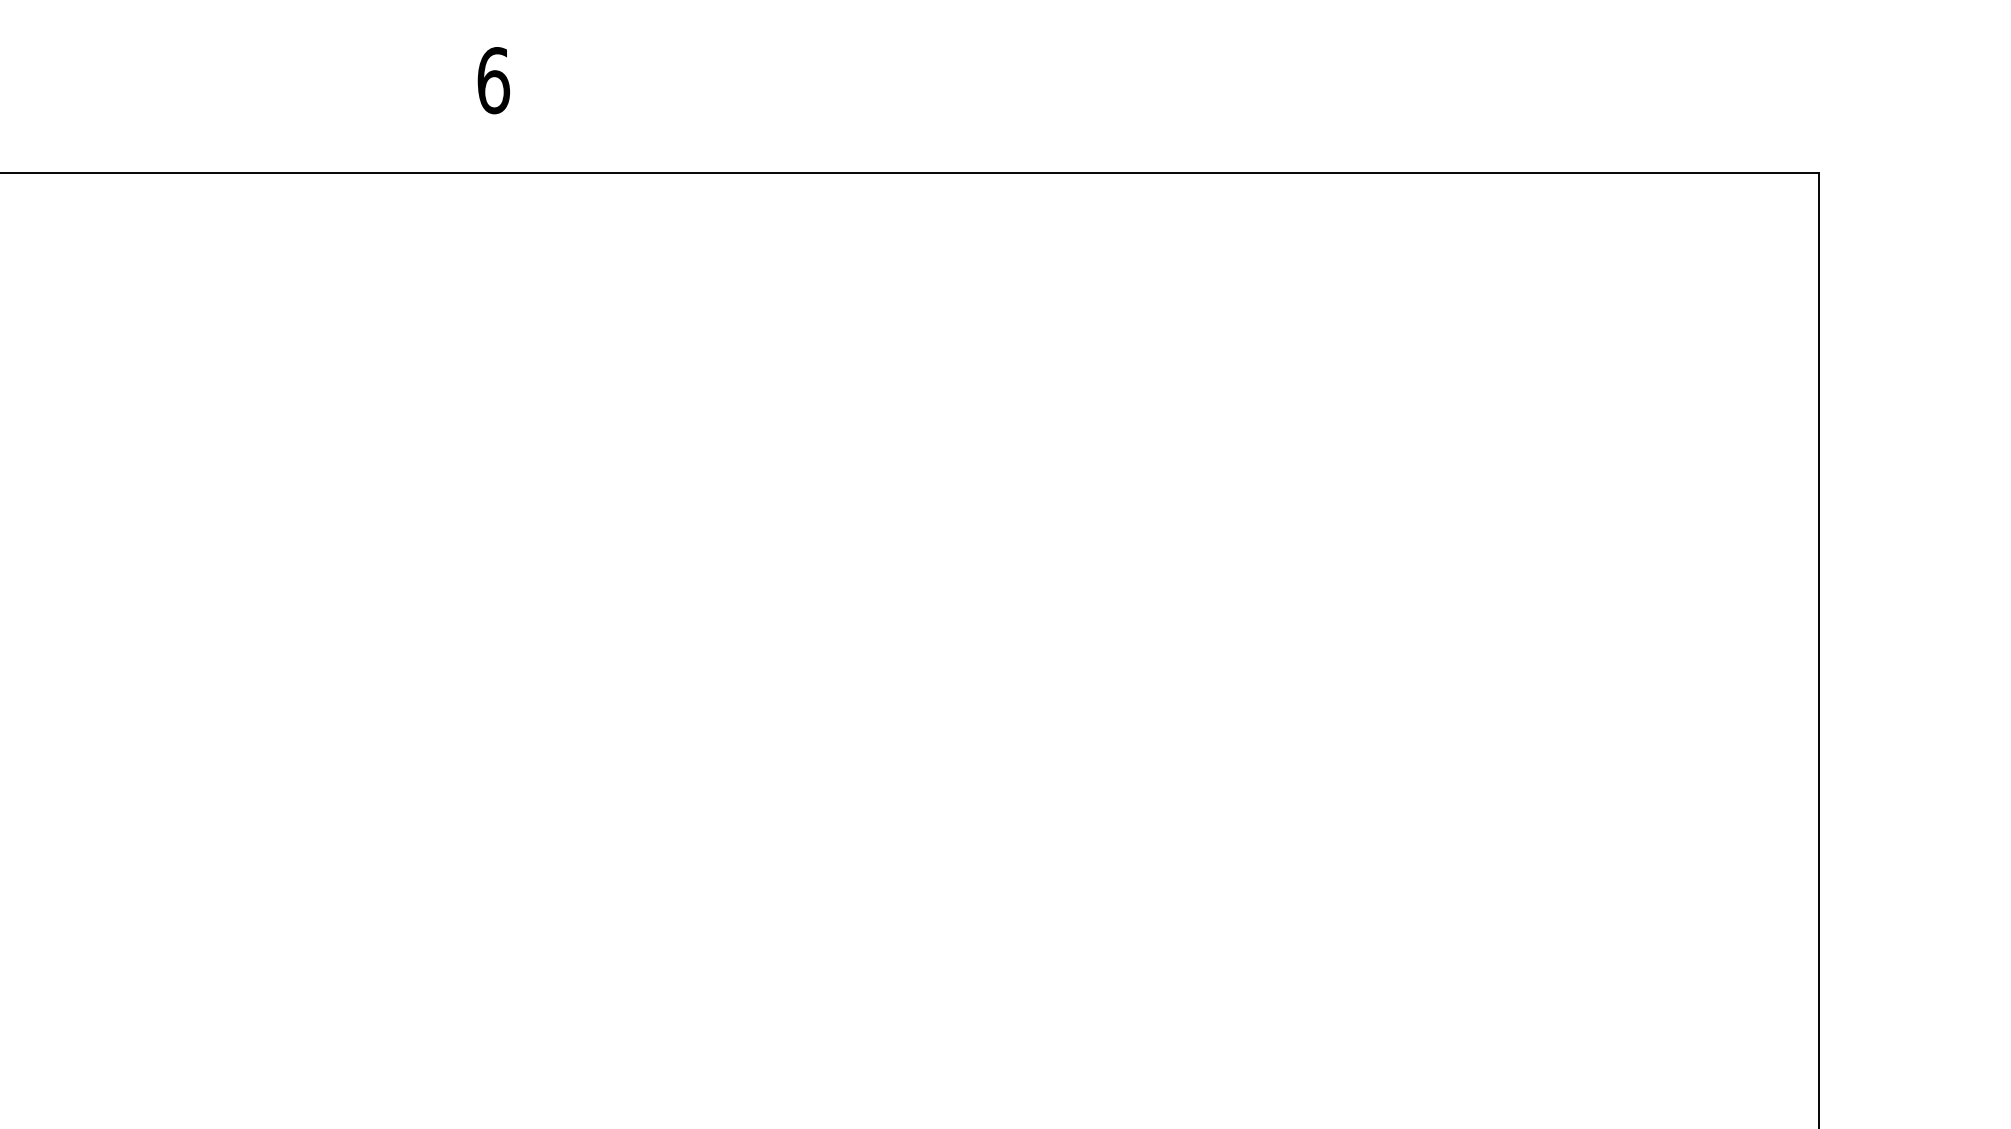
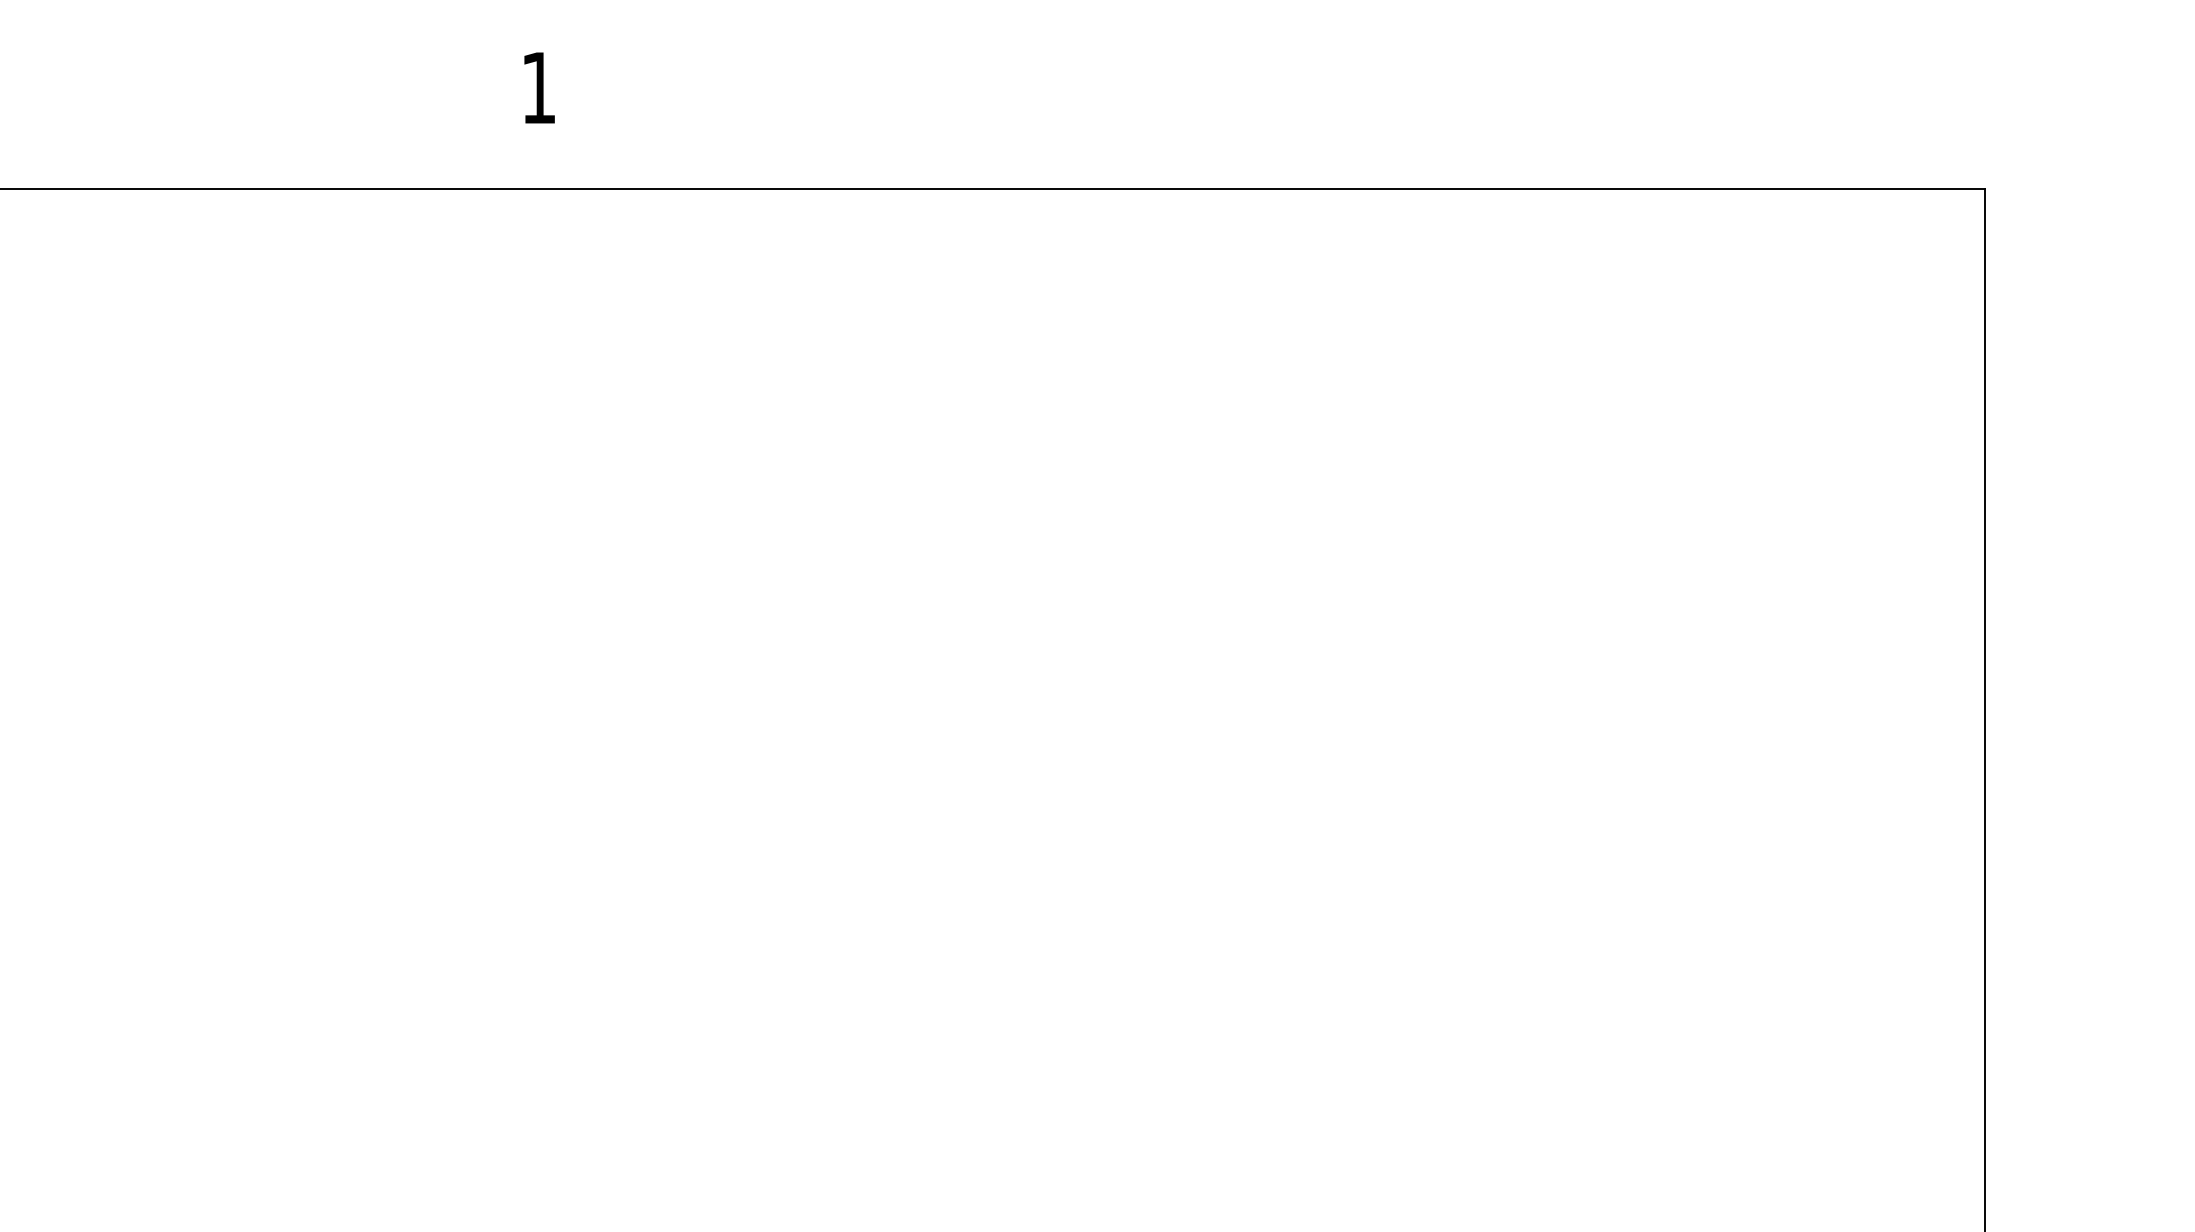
text: (493, 80) -> (538, 87), 6 -> 1

